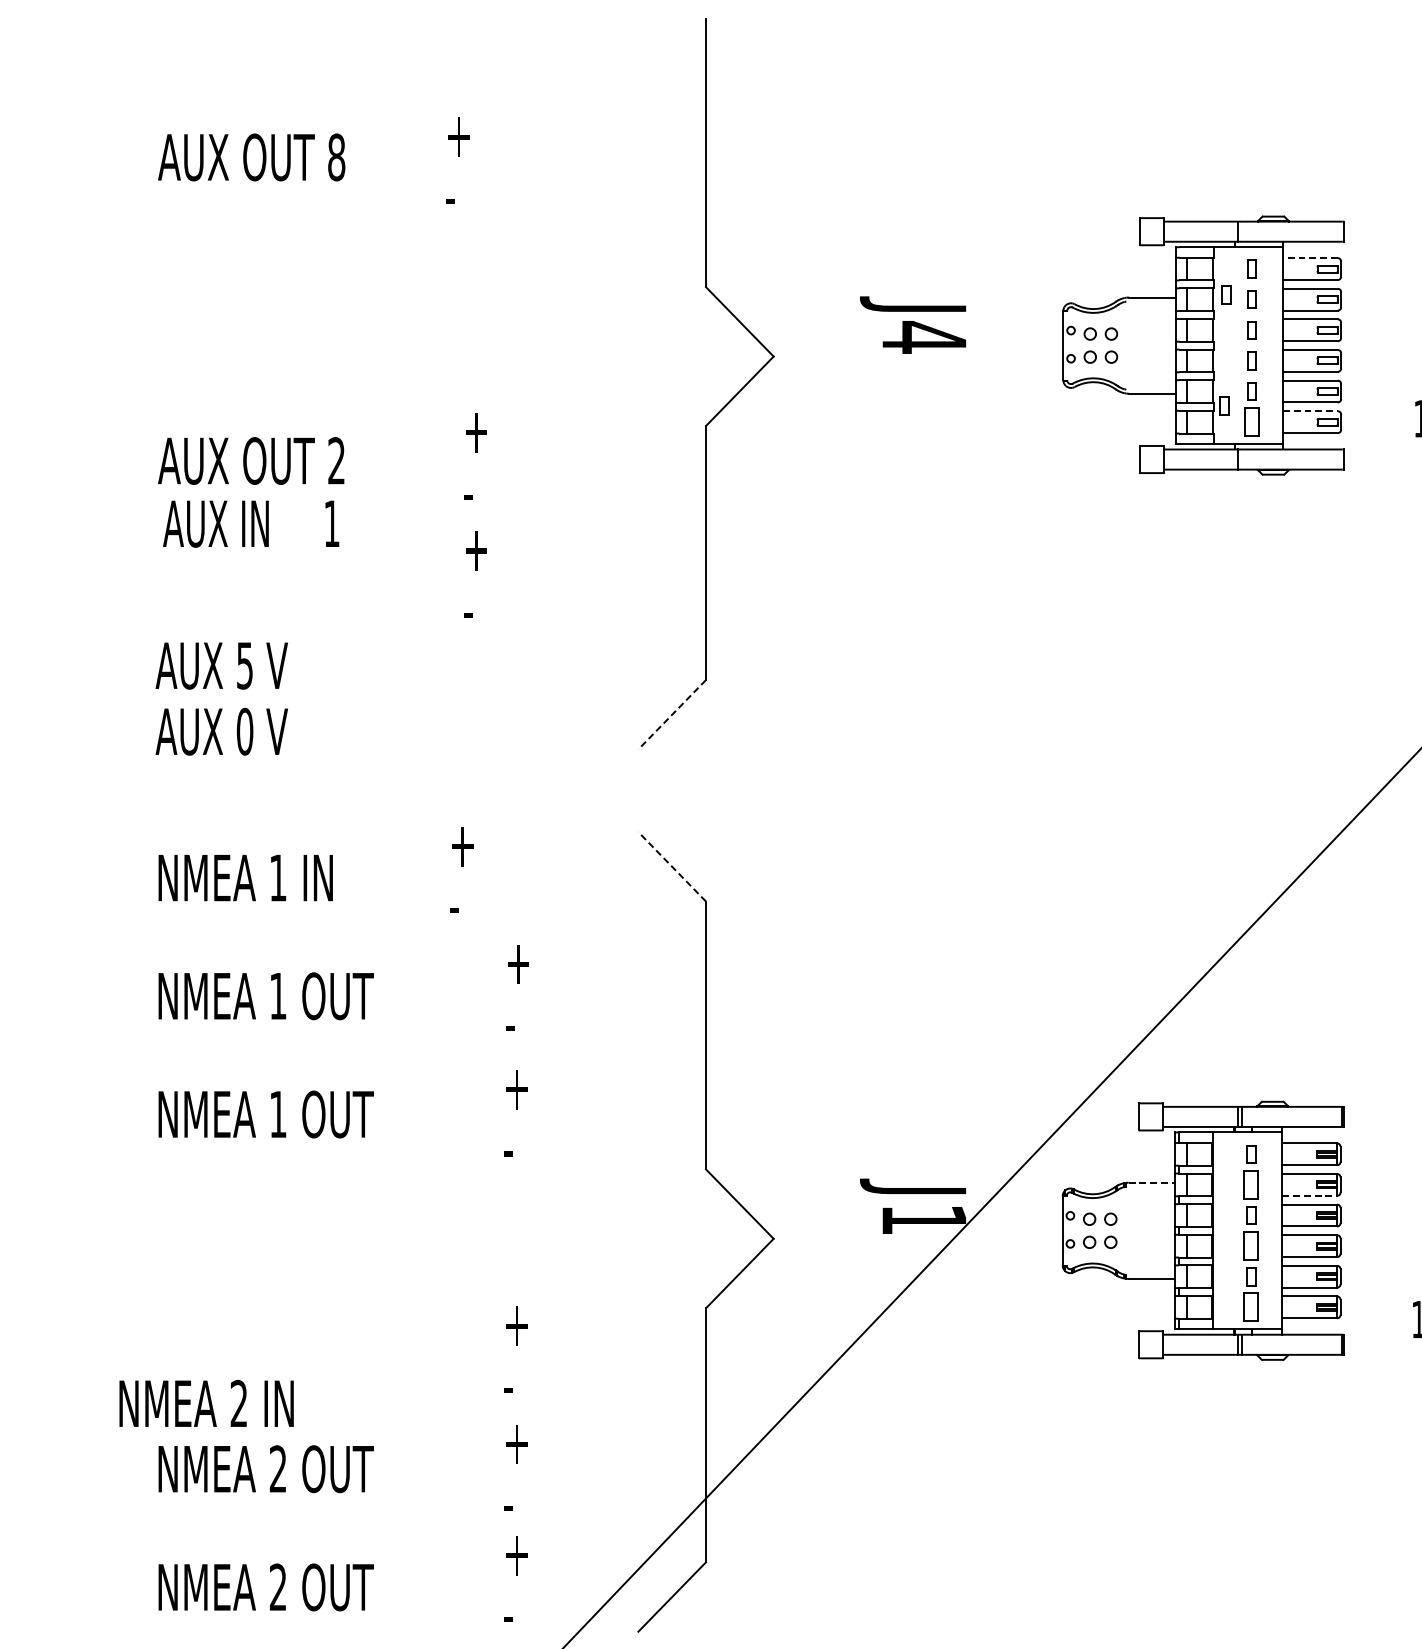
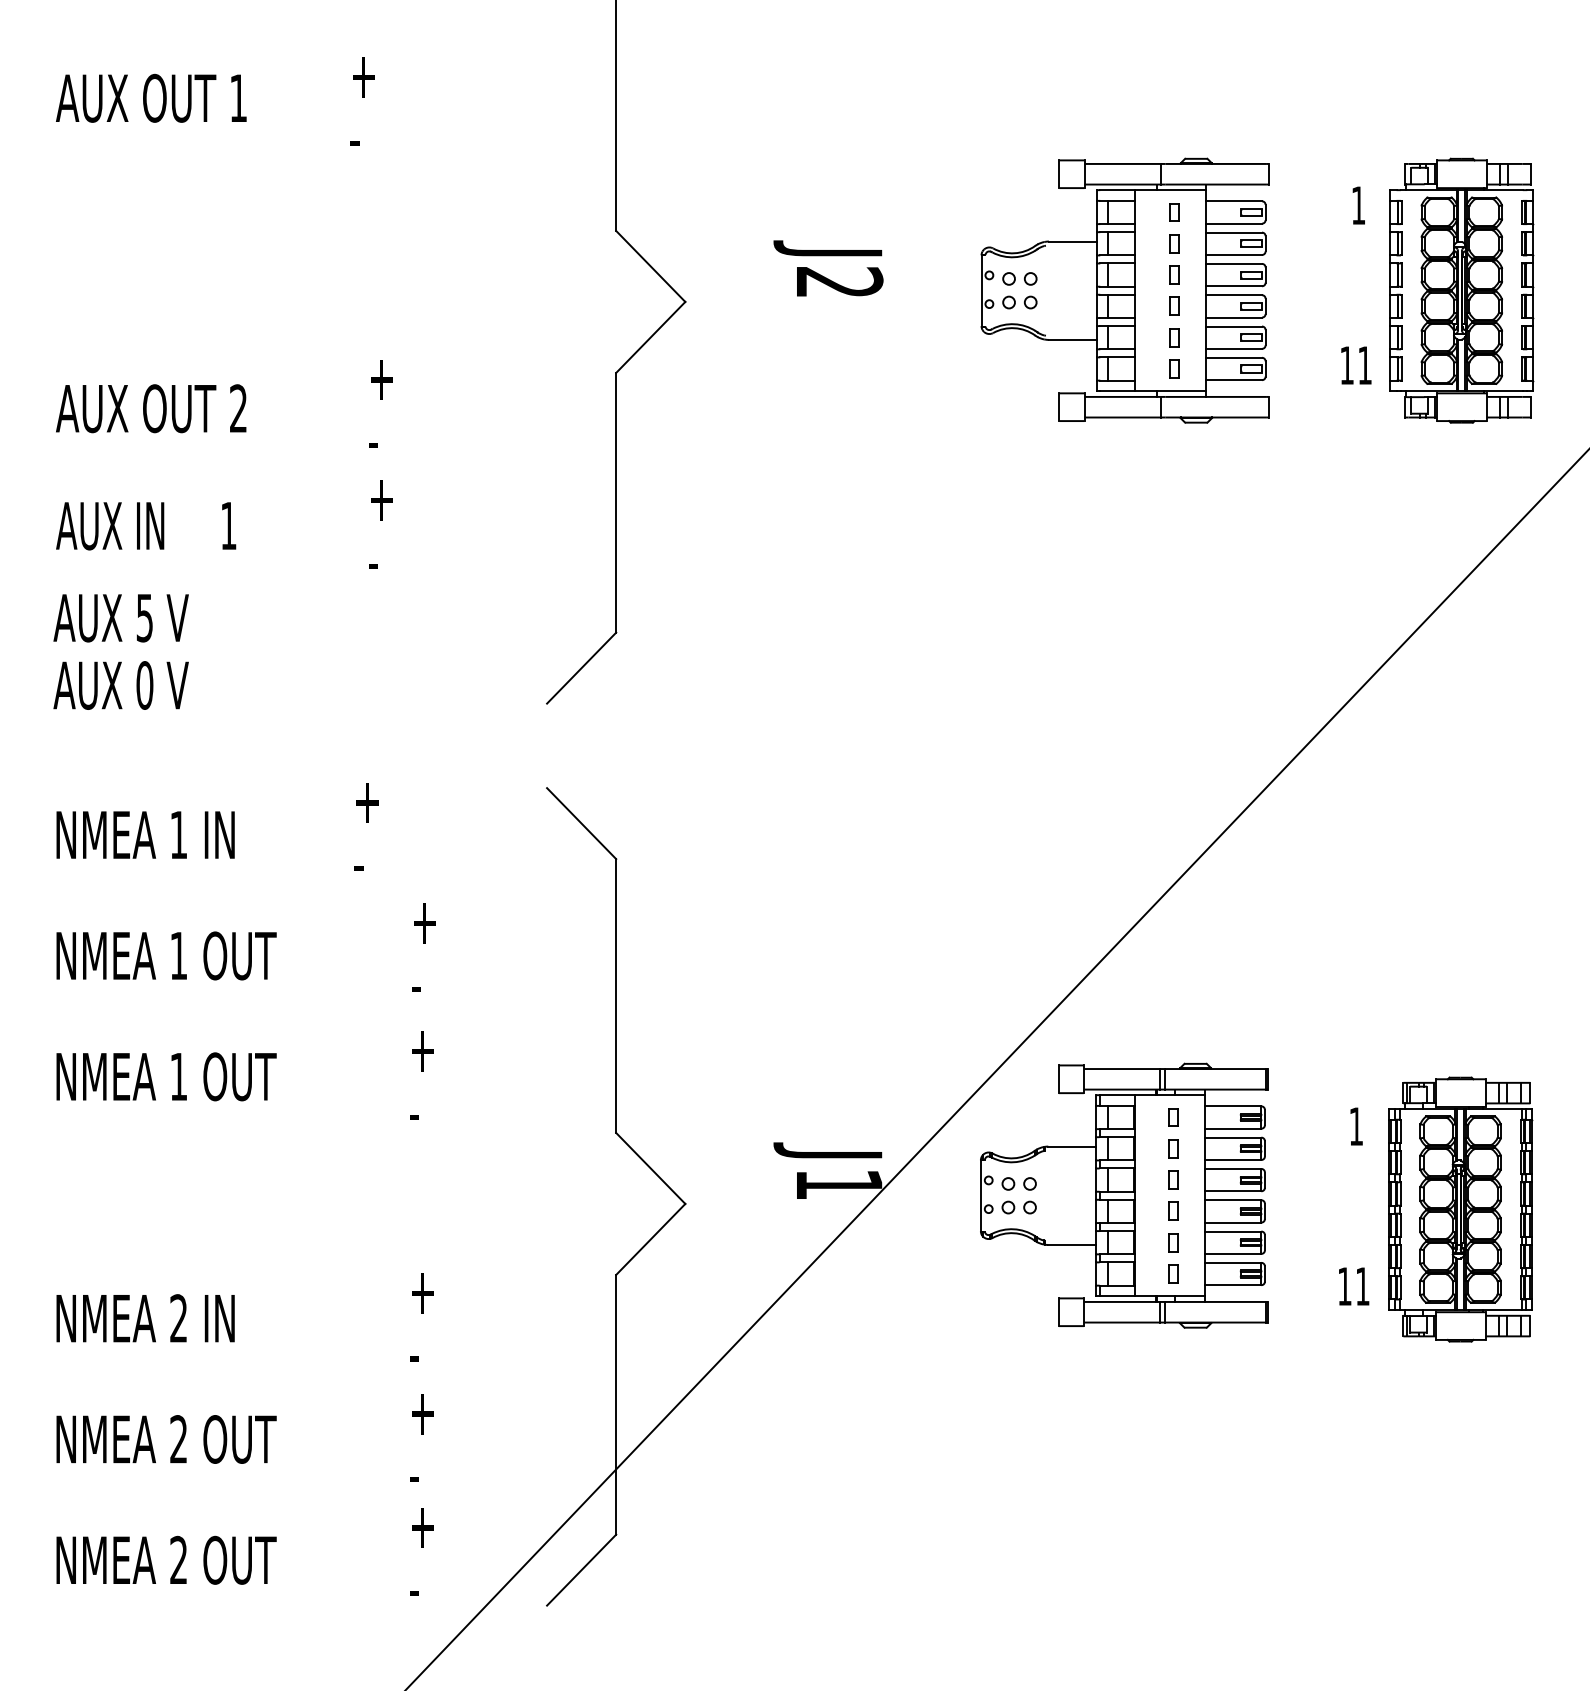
text: (336, 156) -> (238, 97), 8 -> 1
line: (1310, 258) -> (1234, 201), dashed -> solid
part: (1226, 294) -> (1148, 238), removed
text: (925, 337) -> (840, 282), J4 -> J2
part: (1224, 405) -> (1146, 351), removed
line: (1310, 410) -> (1234, 357), dashed -> solid
part: (1252, 421) -> (1174, 368), size x0.62
text: (251, 524) -> (146, 526), moved
line: (672, 715) -> (581, 668), dashed -> solid
line: (672, 866) -> (581, 823), dashed -> solid
line: (1152, 1182) -> (1072, 1146), dashed -> solid
part: (1251, 1184) -> (1173, 1148), size x0.62
line: (1309, 1196) -> (1233, 1160), dashed -> solid
part: (1251, 1245) -> (1173, 1210), size x0.62
part: (1251, 1306) -> (1173, 1273), size x0.62
text: (206, 1403) -> (145, 1318), moved

